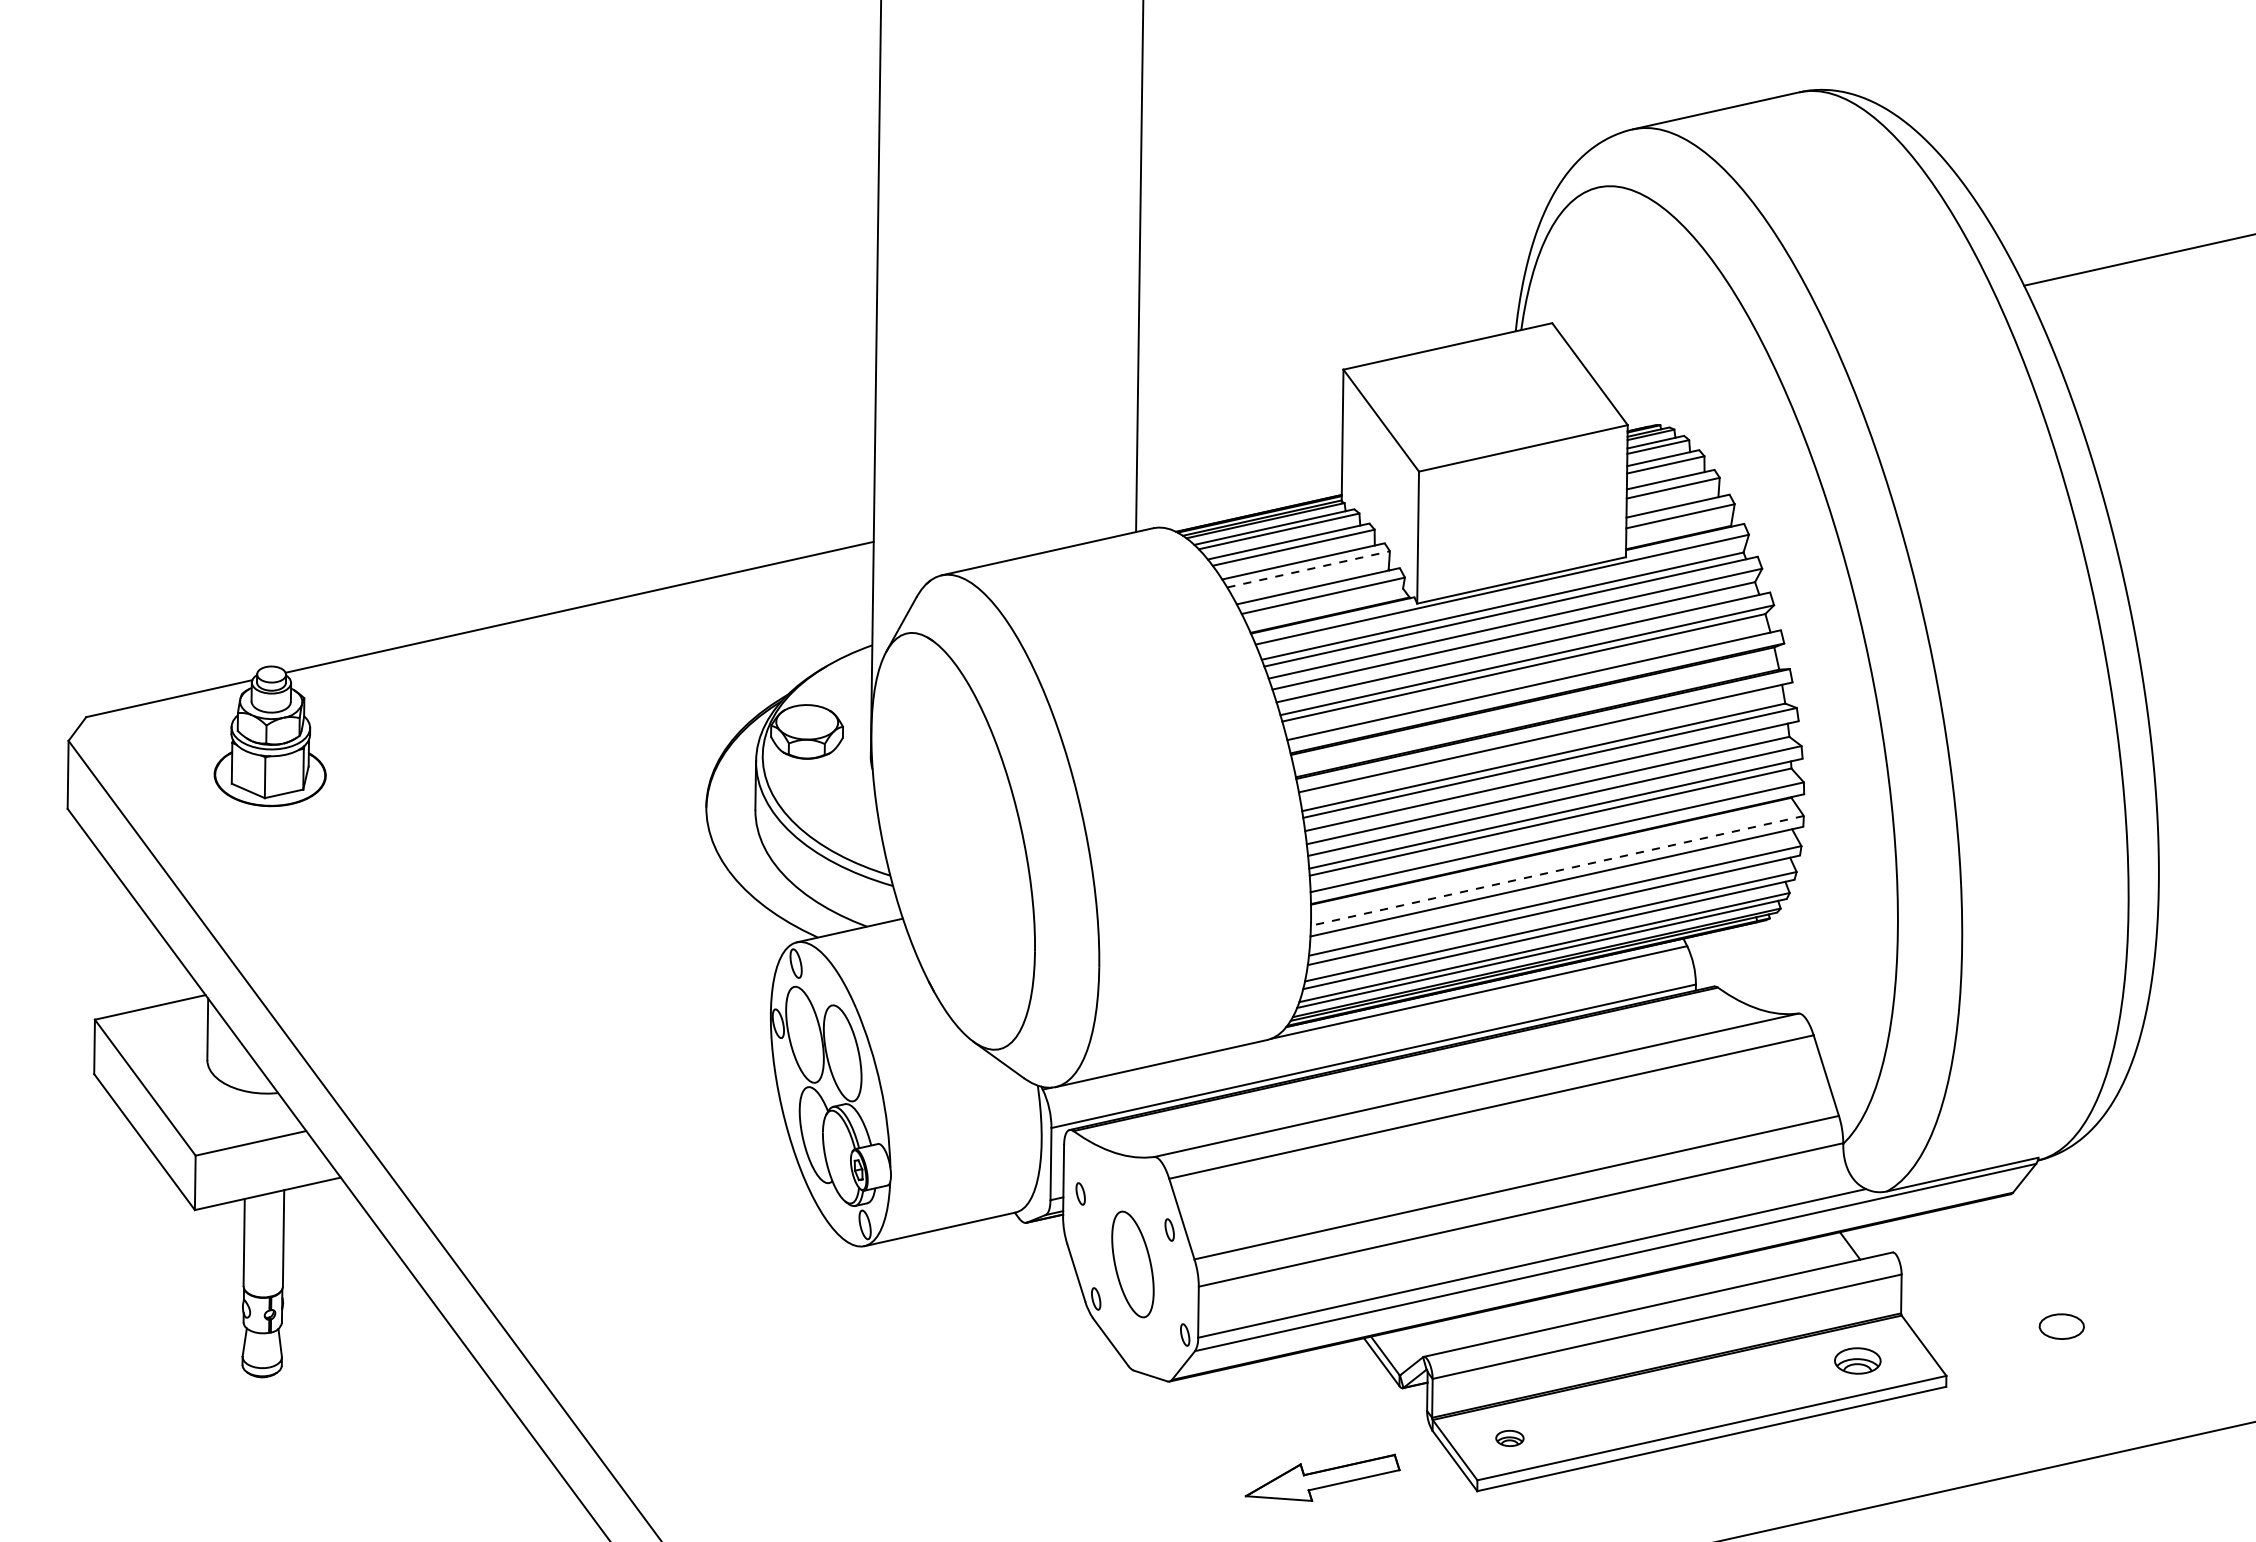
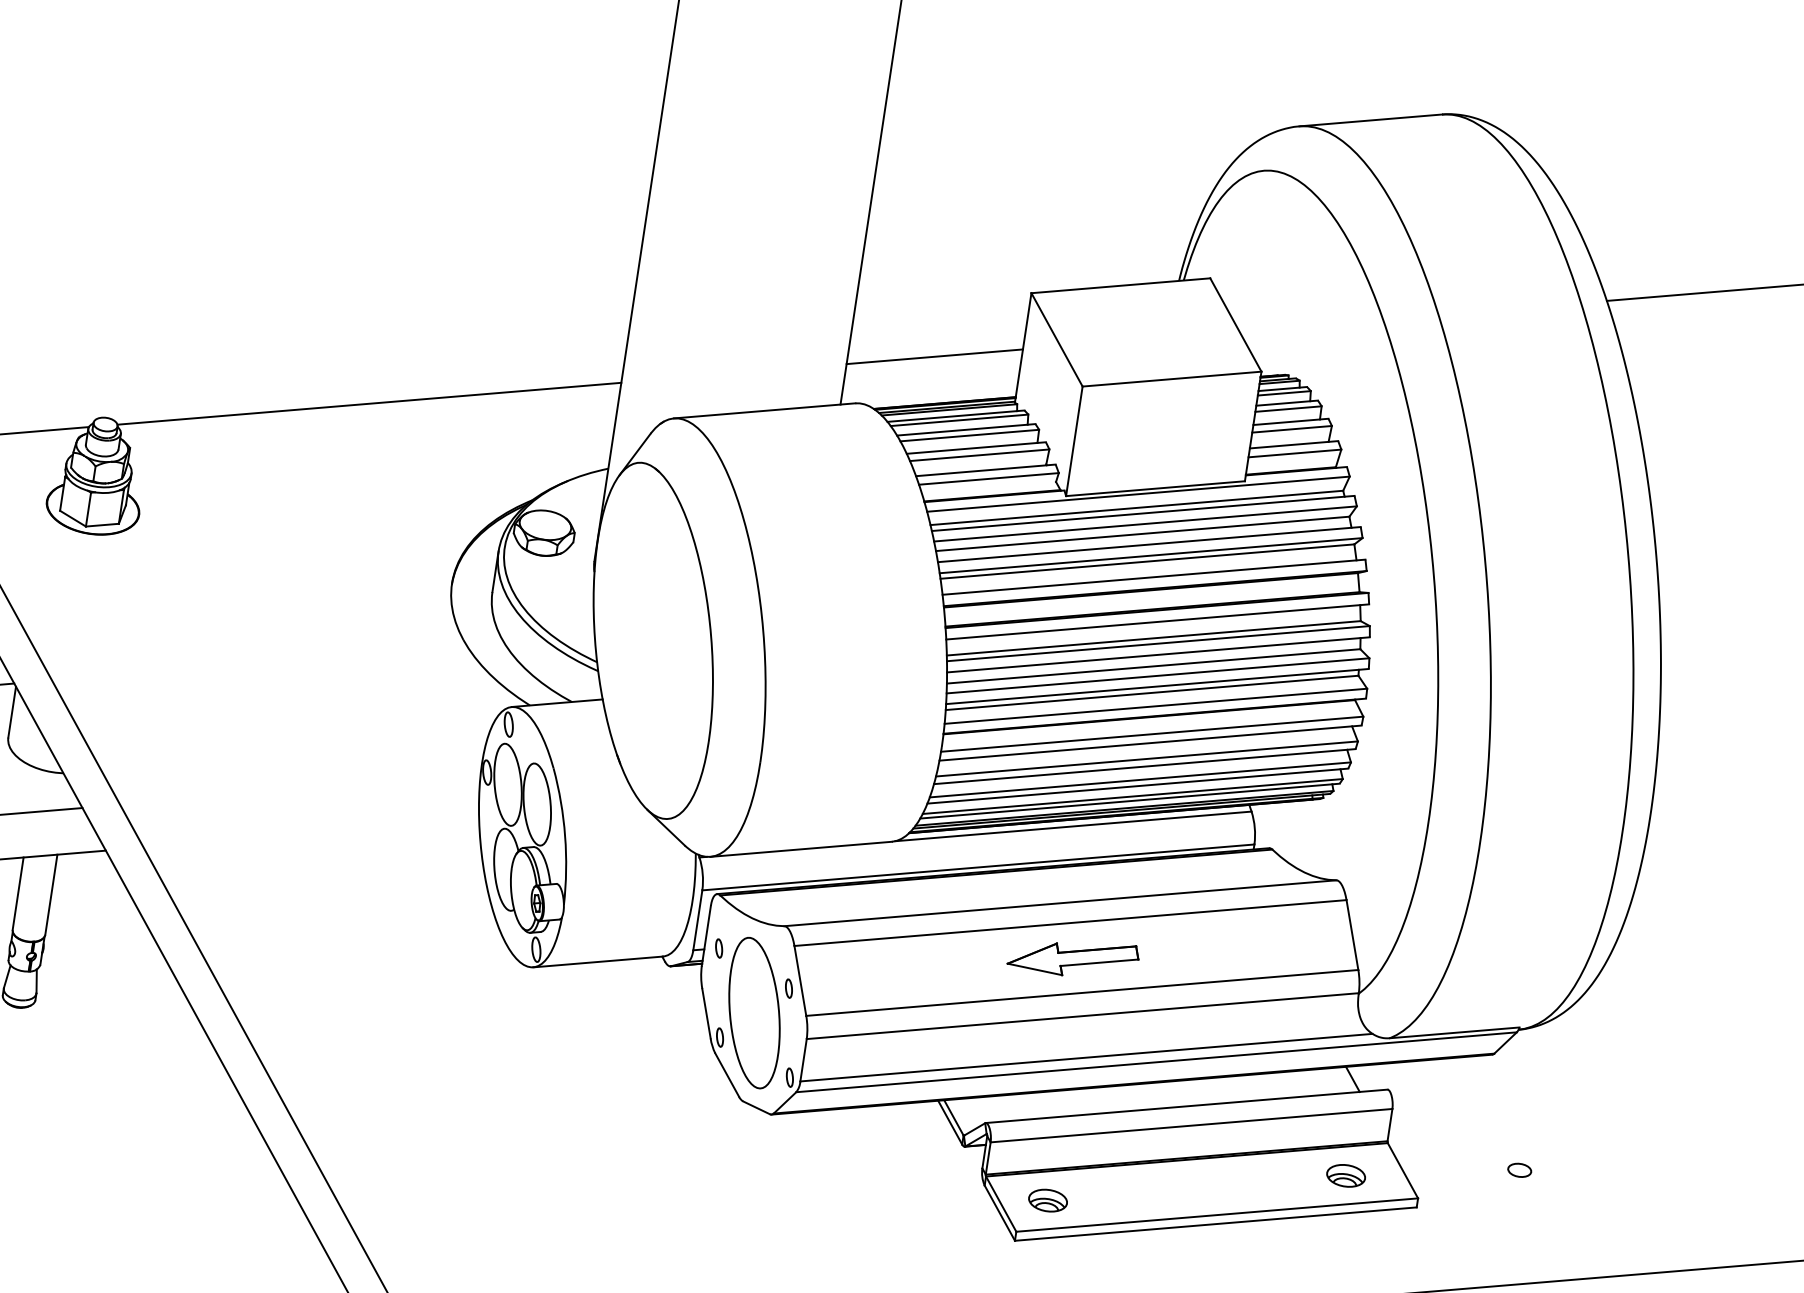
line: (1239, 460) -> (934, 356), added
line: (1309, 569) -> (980, 455), dashed -> solid
line: (1556, 870) -> (1151, 733), dashed -> solid
part: (1132, 1264) -> (754, 1013), size x1.67
part: (2061, 1325) -> (1519, 1169), size x0.62
part: (1509, 1438) -> (1047, 1200), size x1.67
part: (1322, 1477) -> (1073, 956), moved

